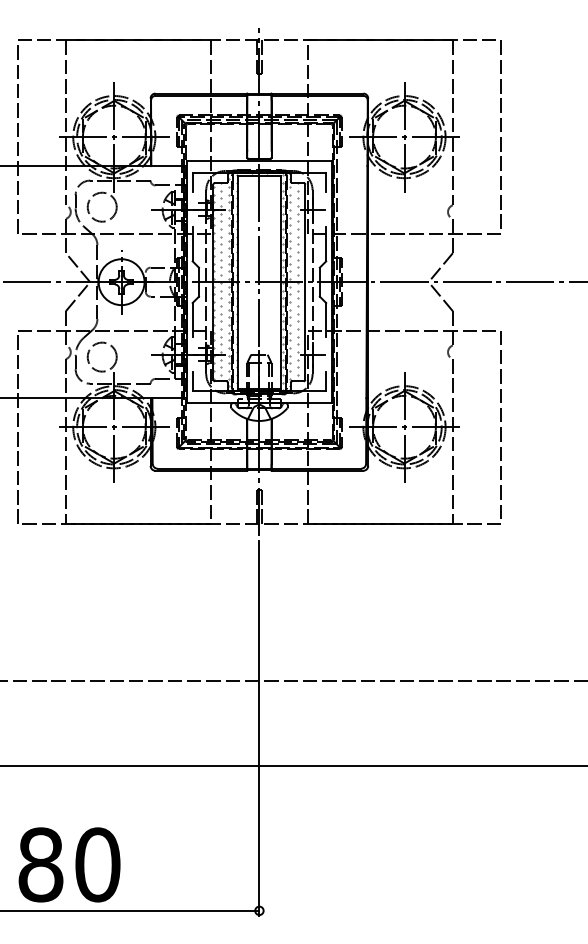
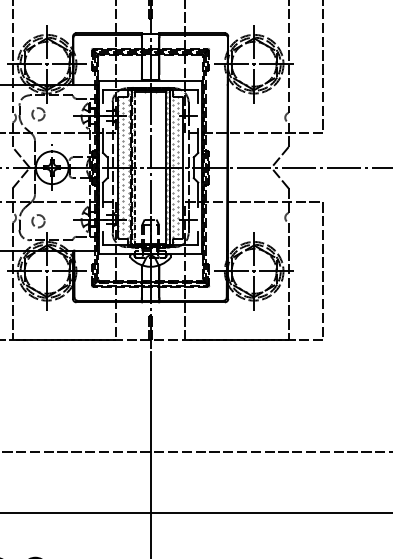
circle: (101, 206) -> (37, 113), size x0.6
line: (237, 282) -> (135, 167), solid -> dashed
circle: (101, 356) -> (37, 220), size x0.6

